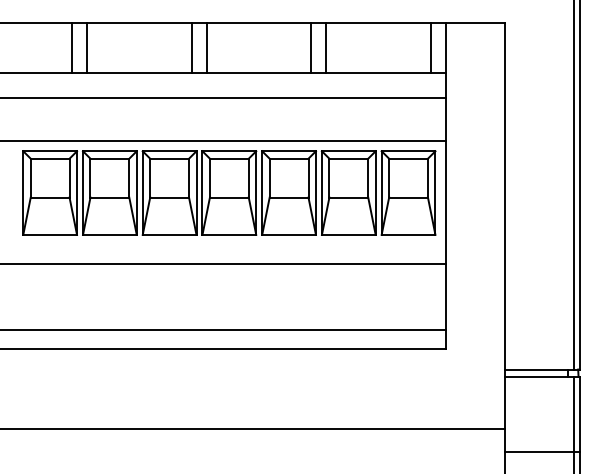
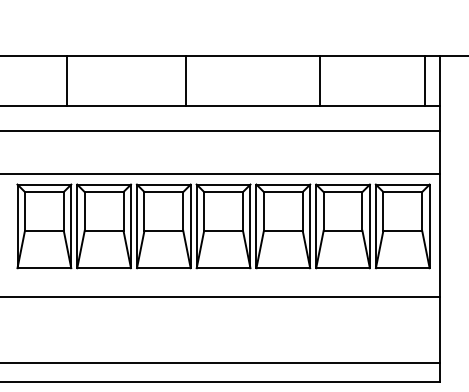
line: (87, 47) -> (81, 80), removed
line: (206, 47) -> (200, 80), removed
line: (311, 47) -> (305, 80), removed

